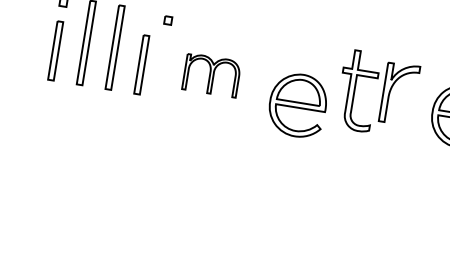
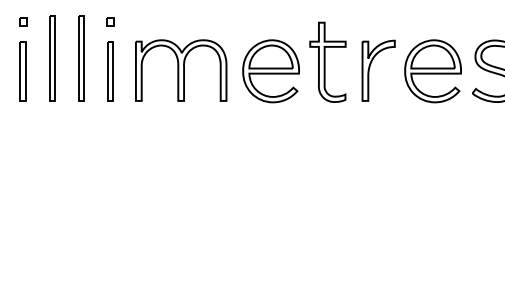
part: (168, 19) -> (110, 21), moved
part: (211, 75) -> (181, 70), size x1.67
part: (392, 89) -> (370, 67), moved
part: (297, 105) -> (270, 71), moved

